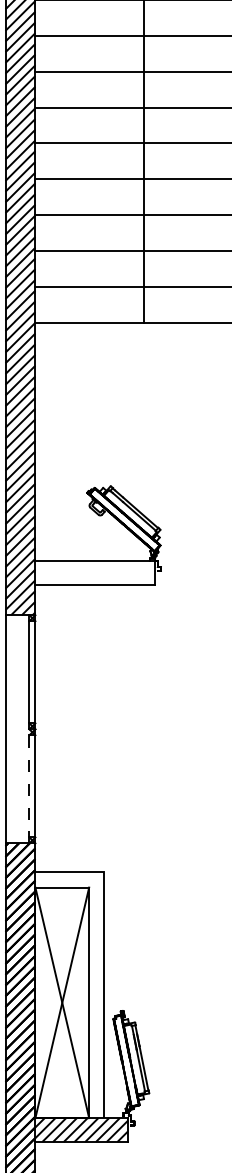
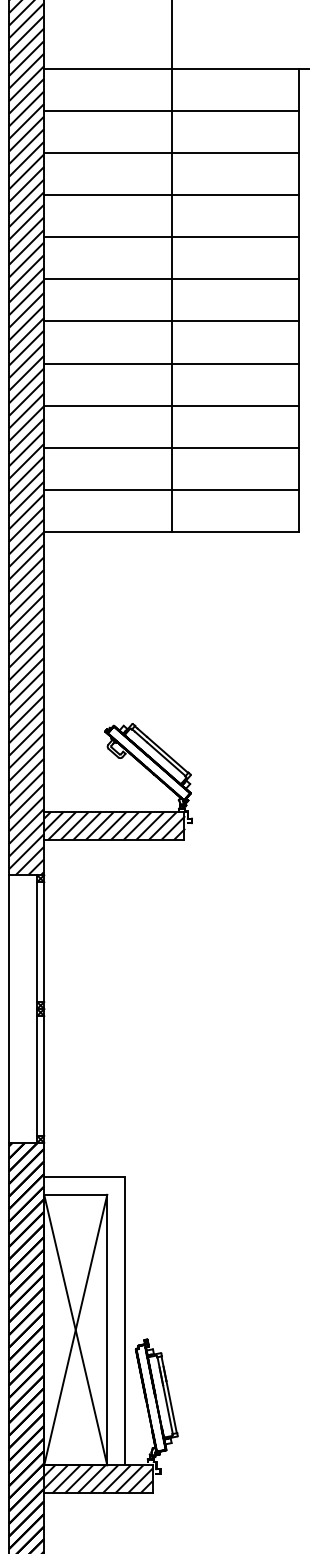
hatch: (95, 573) -> (114, 826), added
line: (29, 786) -> (37, 1076), dashed -> solid

